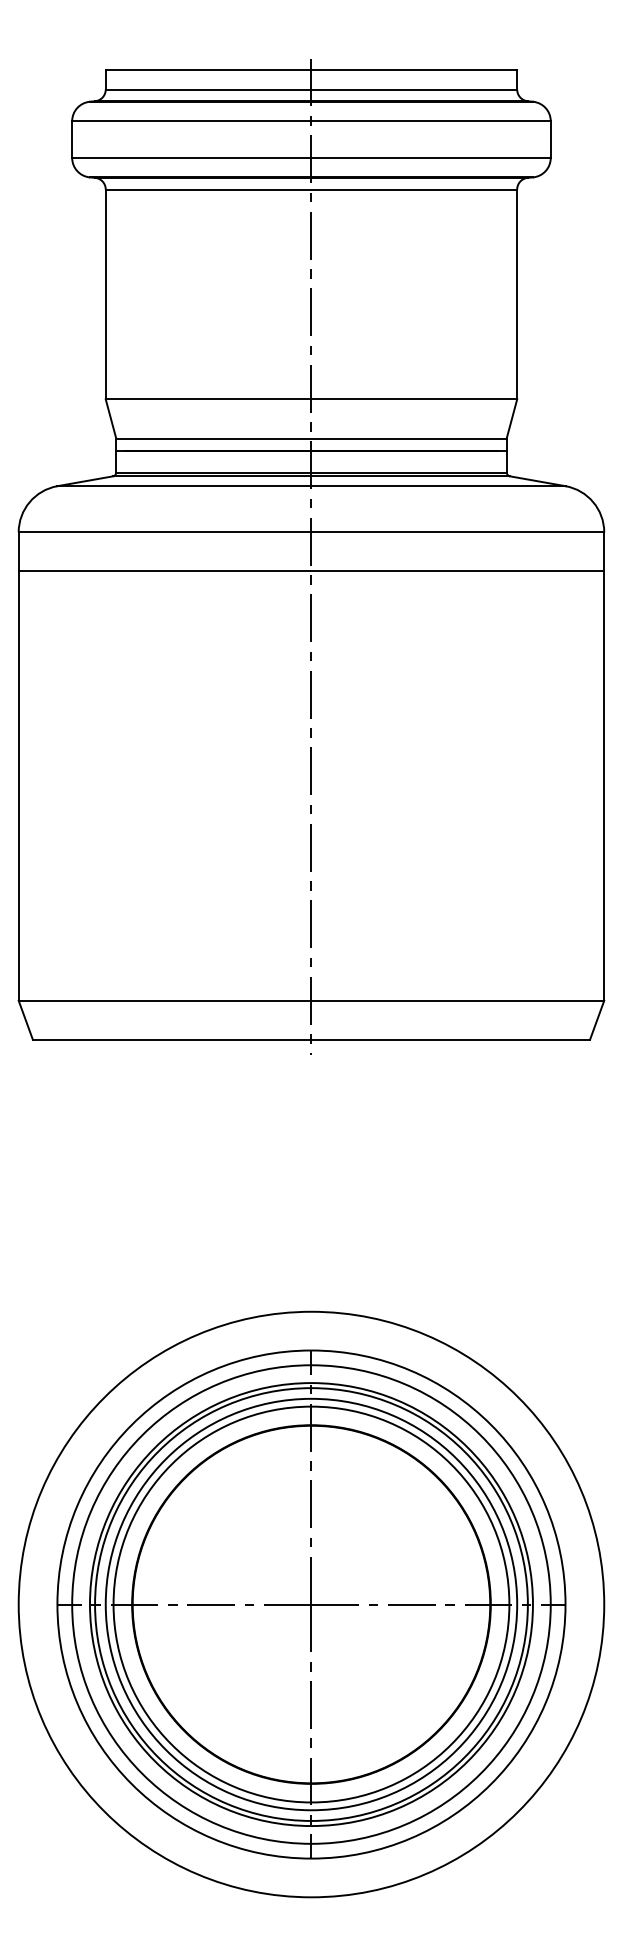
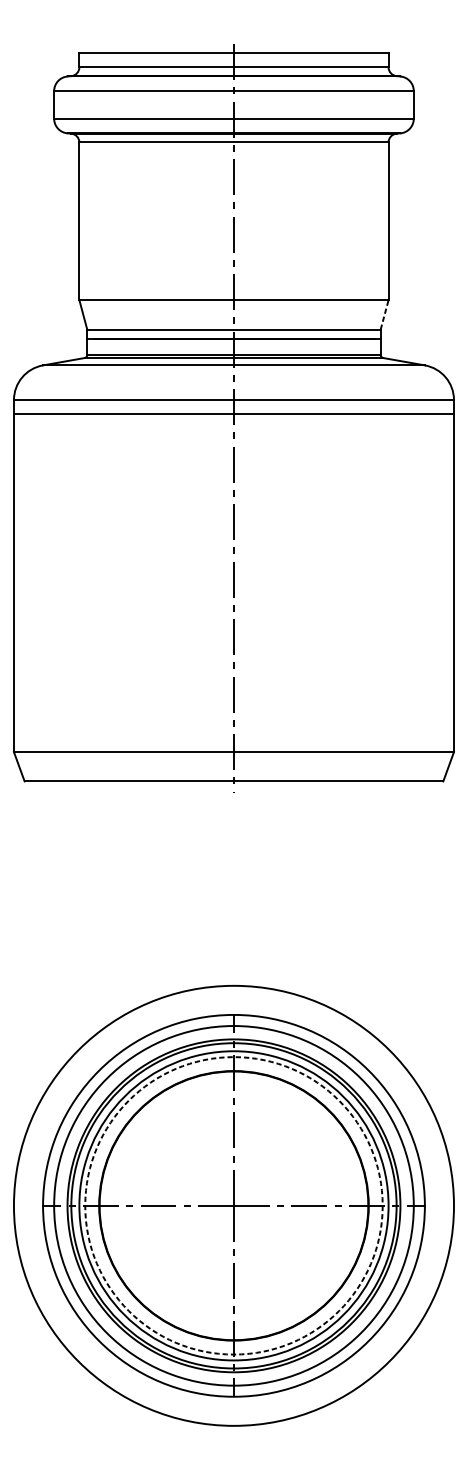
line: (512, 418) -> (385, 314), solid -> dashed
line: (311, 571) -> (234, 413), moved
circle: (311, 1604) -> (234, 1205), solid -> dashed

